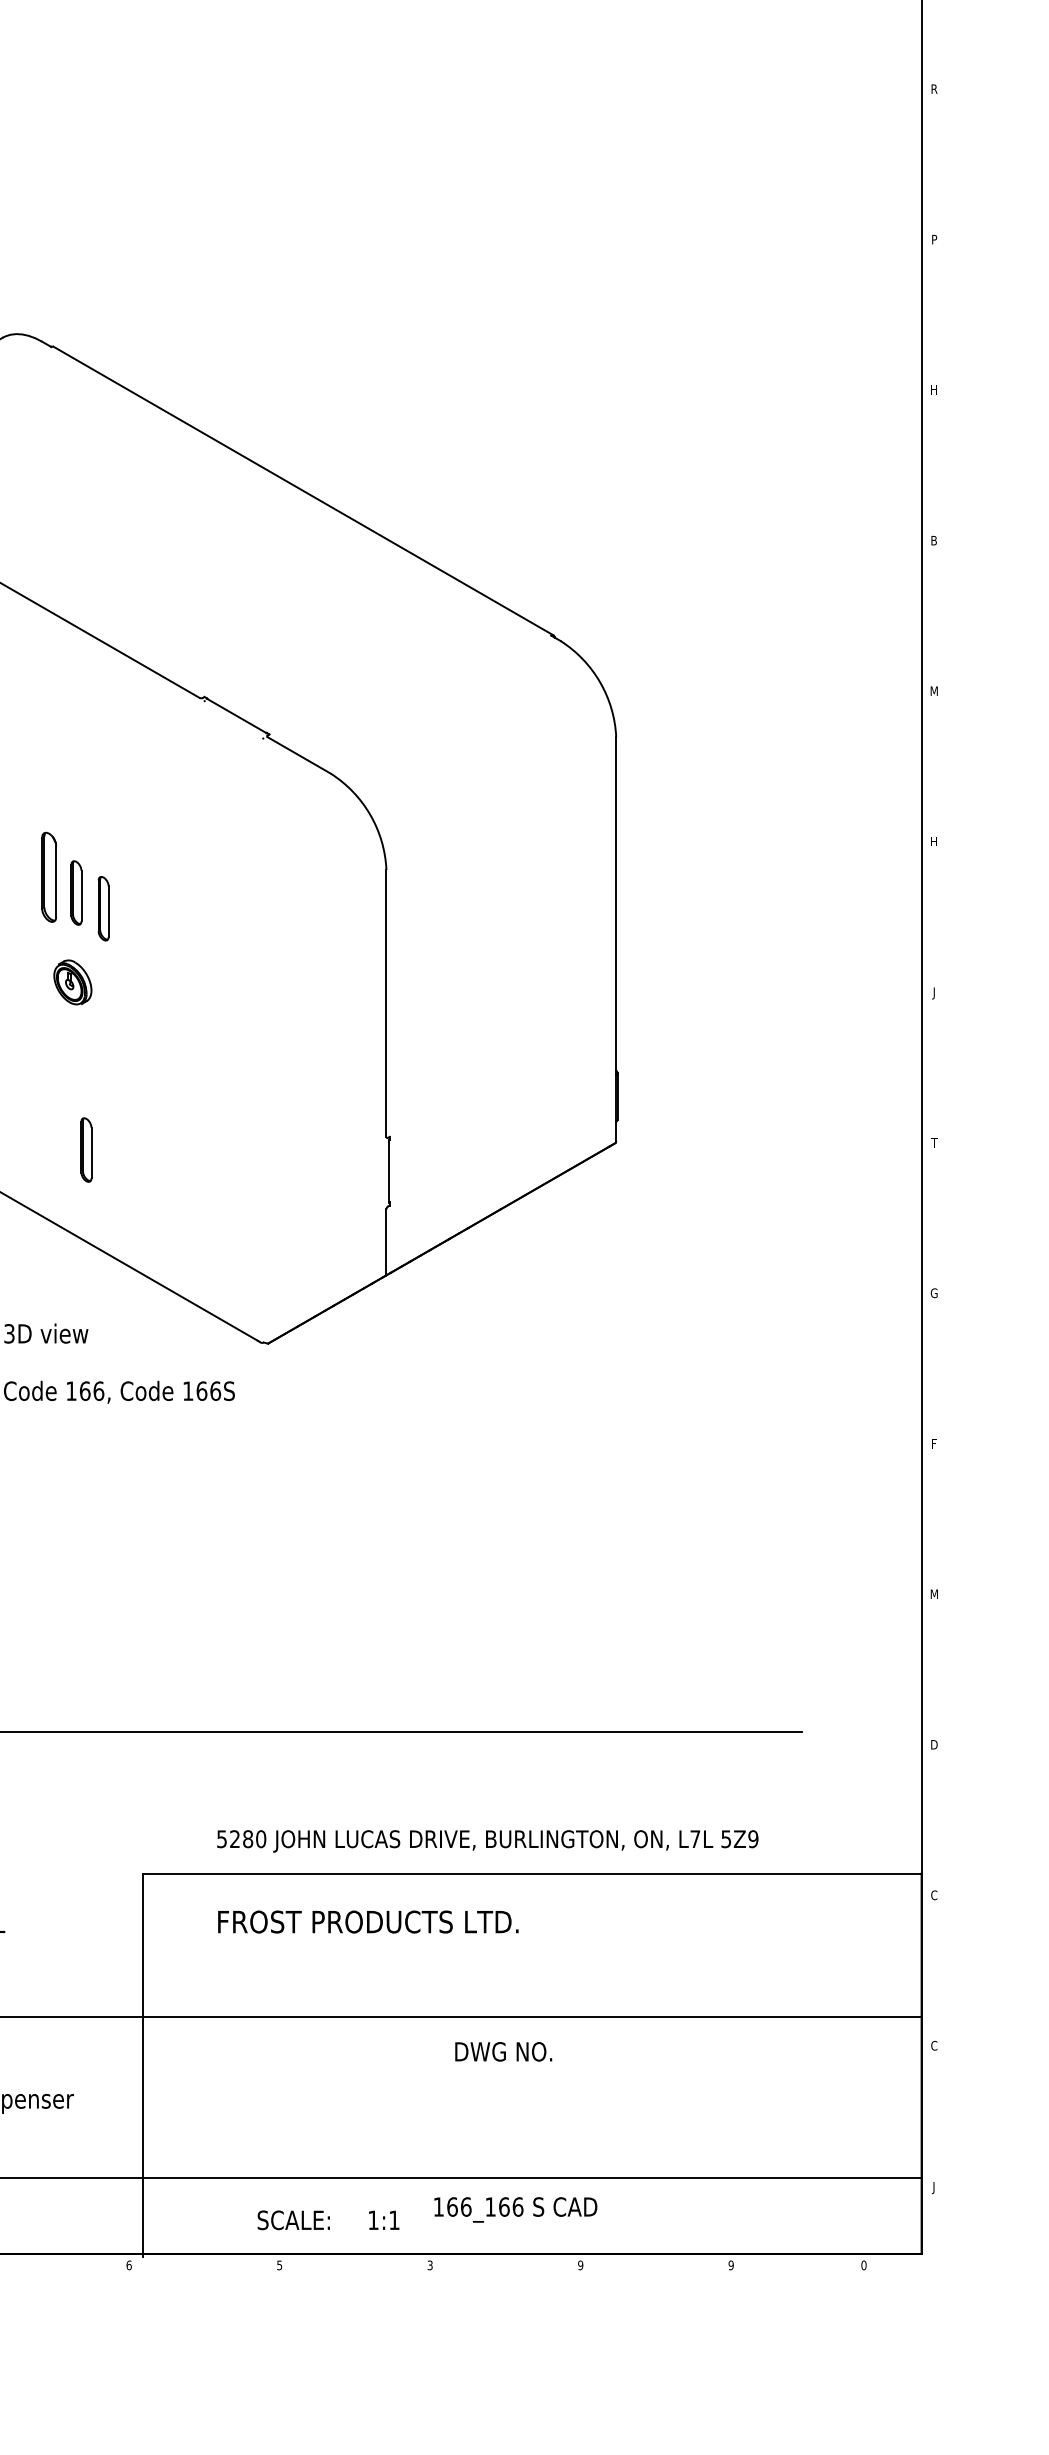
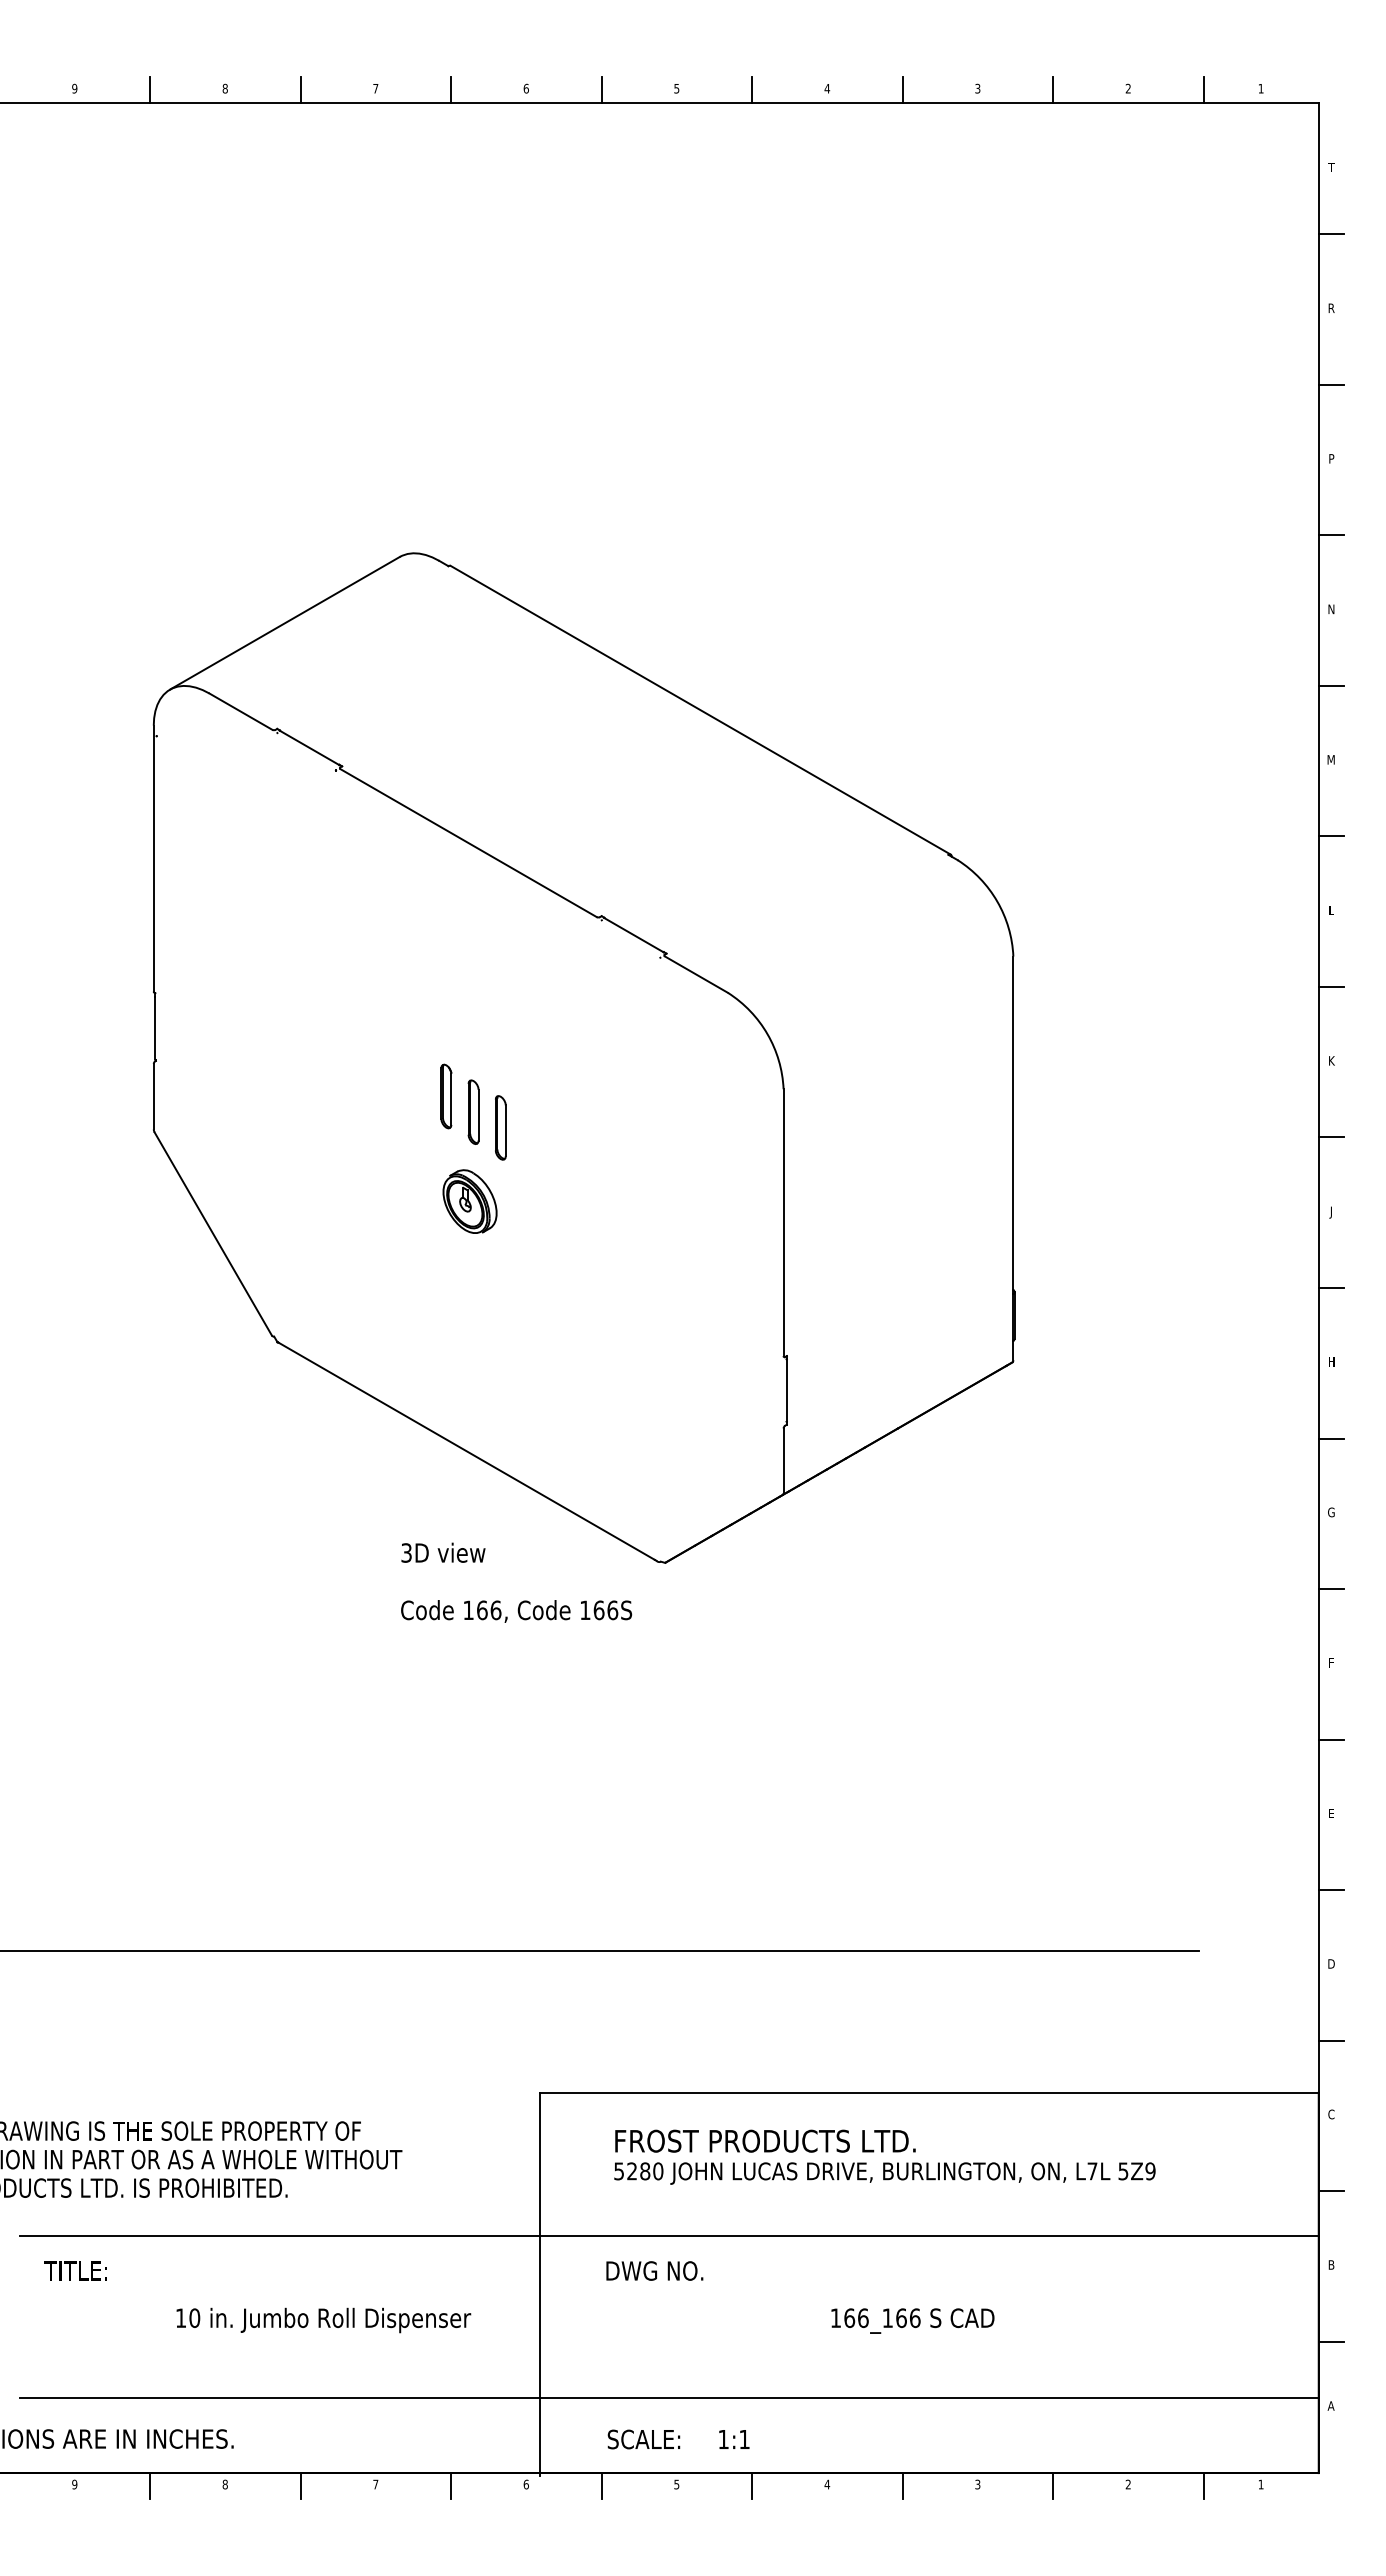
line: (934, 15) -> (1331, 234), added
line: (934, 165) -> (1331, 384), added
line: (934, 316) -> (1331, 535), added
text: (934, 390) -> (1331, 609), H -> N
line: (934, 466) -> (1331, 685), added
text: (933, 540) -> (1330, 759), B -> M
line: (934, 617) -> (1331, 836), added
text: (933, 691) -> (1330, 910), M -> L
line: (934, 767) -> (1331, 986), added
text: (934, 841) -> (1331, 1060), H -> K
part: (49, 877) -> (446, 1096), size x0.71
line: (934, 918) -> (1331, 1137), added
part: (72, 982) -> (469, 1201), size x1.43
line: (934, 1068) -> (1331, 1287), added
text: (934, 1142) -> (1331, 1361), T -> H
part: (86, 1149) -> (483, 1368), removed
line: (934, 1219) -> (1331, 1438), added
line: (934, 1370) -> (1331, 1589), added
line: (934, 1520) -> (1331, 1739), added
text: (934, 1594) -> (1331, 1813), M -> E
line: (934, 1671) -> (1331, 1890), added
line: (934, 1821) -> (1331, 2040), added
text: (487, 1841) -> (884, 2173), moved
line: (934, 1972) -> (1331, 2191), added
text: (934, 2045) -> (1331, 2264), C -> B
text: (503, 2051) -> (654, 2270), moved
line: (934, 2122) -> (1331, 2341), added
text: (933, 2188) -> (1330, 2407), J -> A
text: (515, 2209) -> (912, 2320), moved
text: (328, 2220) -> (678, 2439), moved
text: (430, 2265) -> (827, 2484), 3 -> 4
text: (580, 2265) -> (977, 2484), 9 -> 3
text: (730, 2265) -> (1127, 2484), 9 -> 2
text: (863, 2265) -> (1260, 2484), 0 -> 1
line: (54, 2266) -> (451, 2485), added
line: (204, 2266) -> (601, 2485), added
line: (355, 2266) -> (752, 2485), added
line: (505, 2266) -> (902, 2485), added
line: (656, 2266) -> (1053, 2485), added
line: (806, 2266) -> (1203, 2485), added

